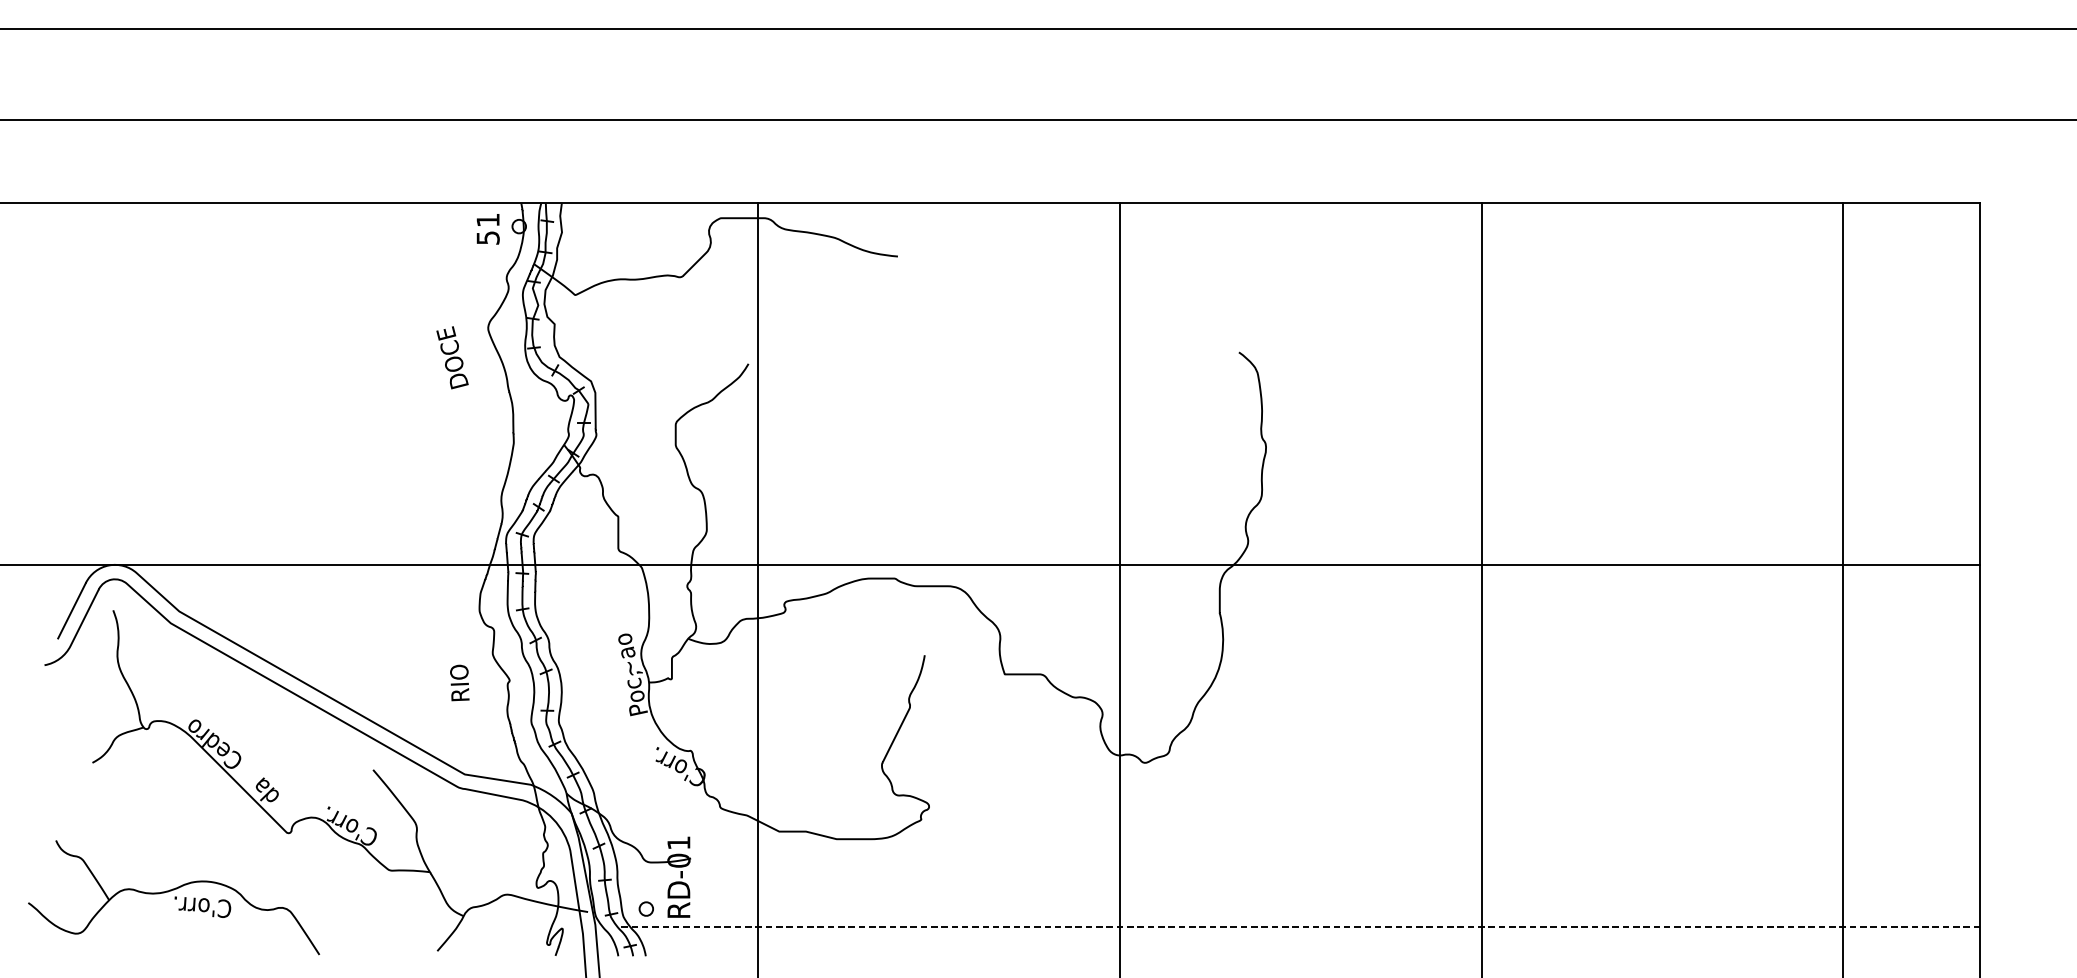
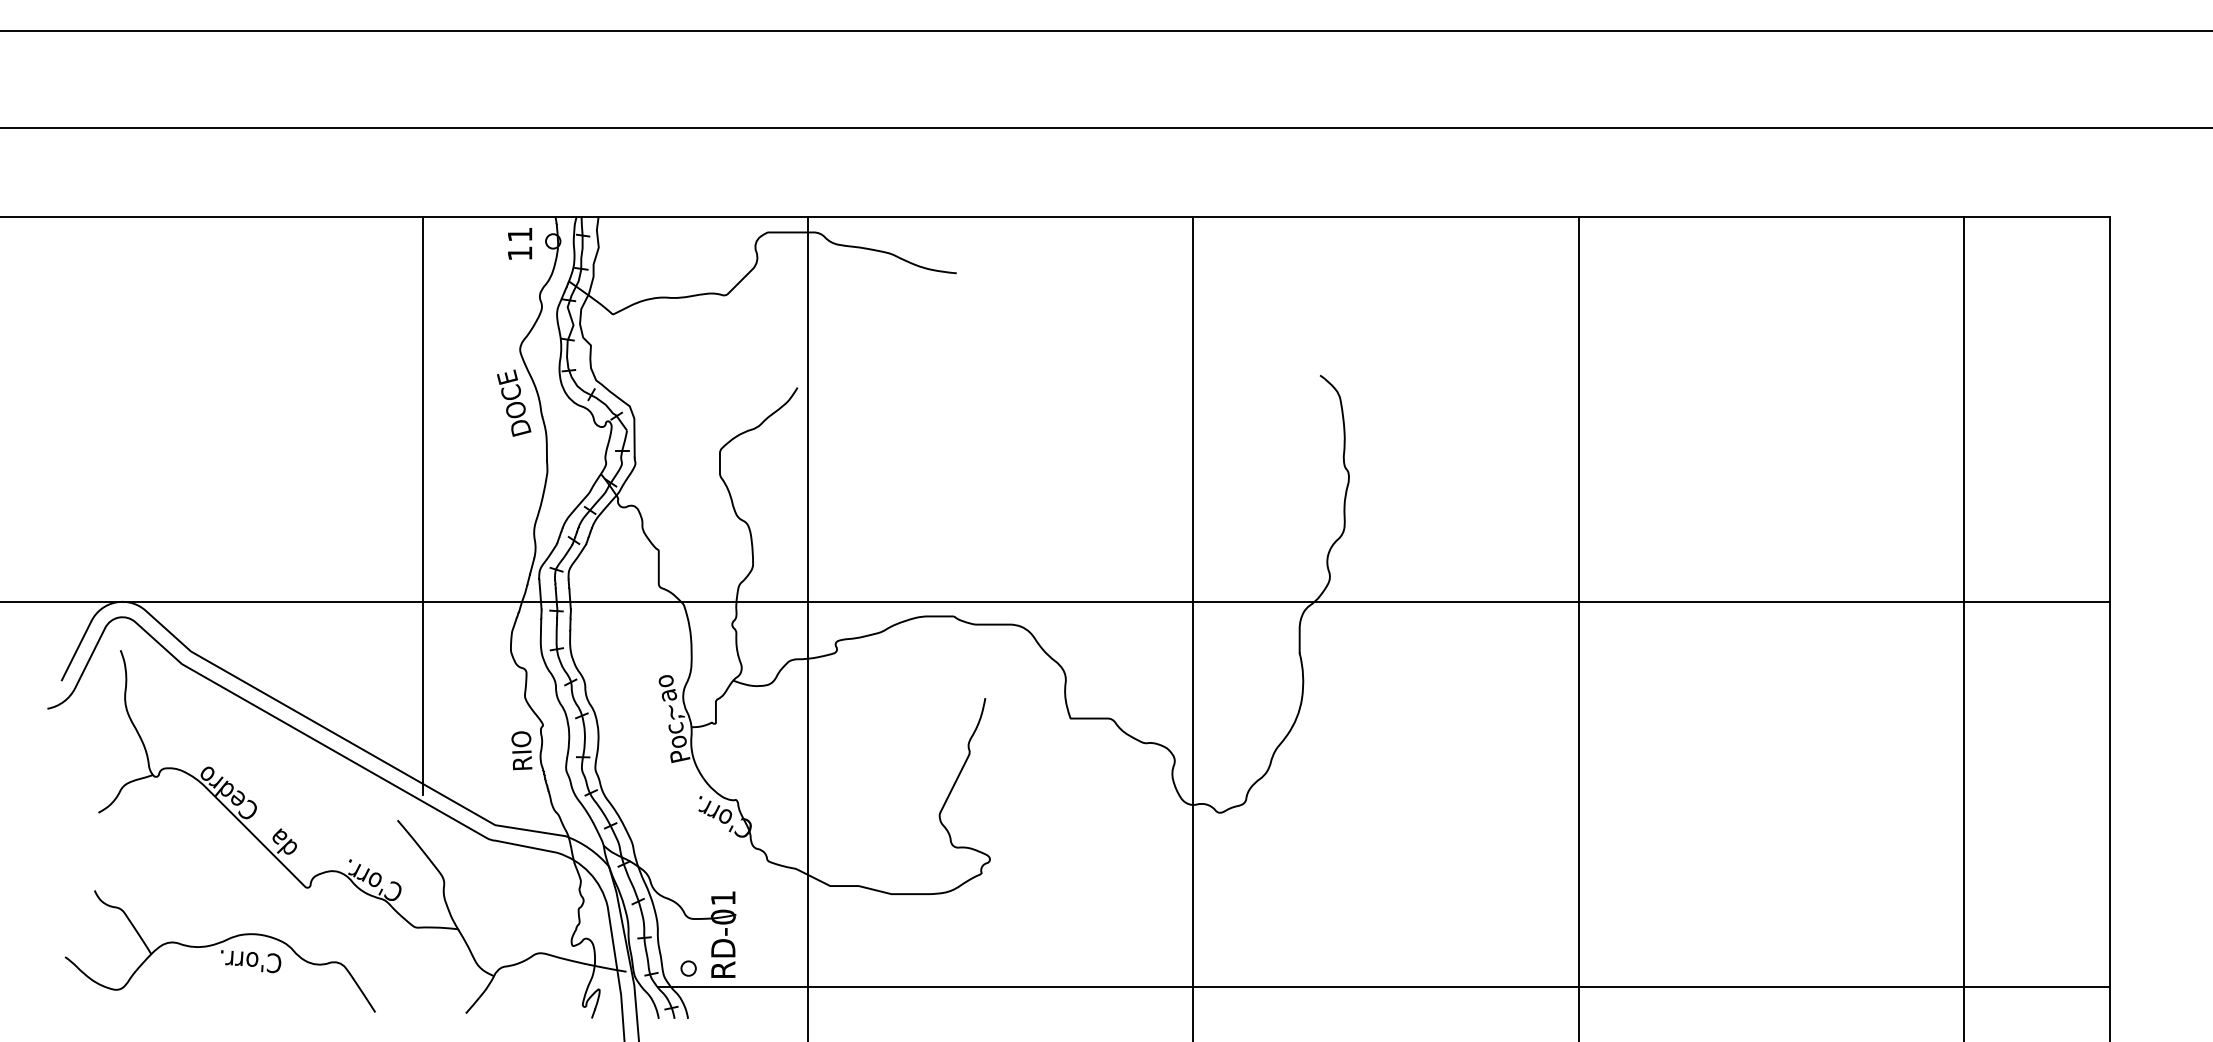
text: (488, 237) -> (520, 253), 51 -> 11
text: (452, 357) -> (514, 402), moved
line: (396, 474) -> (422, 505), added
text: (459, 682) -> (521, 750), moved
part: (173, 897) -> (219, 951), moved
line: (1298, 926) -> (1383, 987), dashed -> solid

